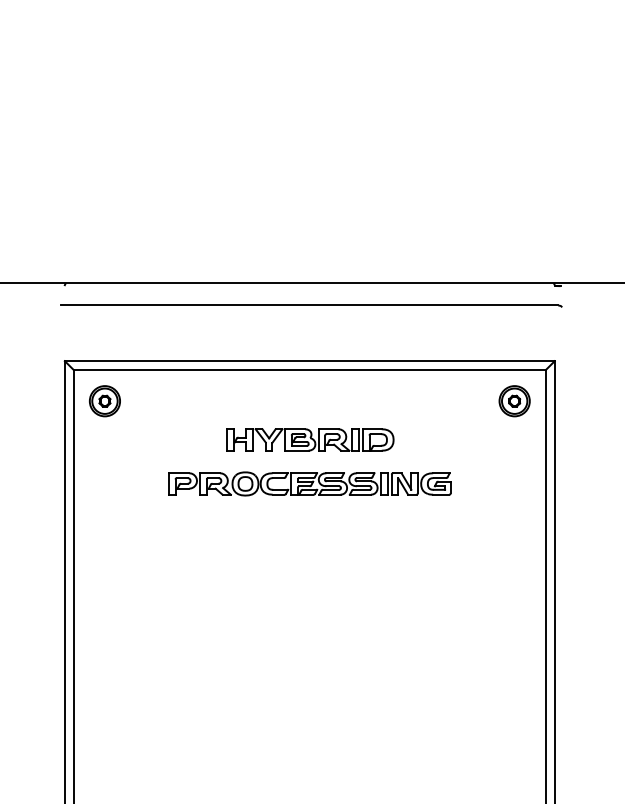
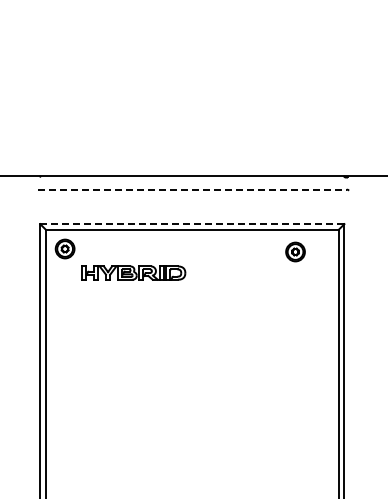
line: (310, 305) -> (192, 189), solid -> dashed
line: (308, 361) -> (191, 224), solid -> dashed
part: (514, 400) -> (295, 251), moved
part: (310, 439) -> (133, 272), moved
part: (310, 484) -> (192, 300), removed

